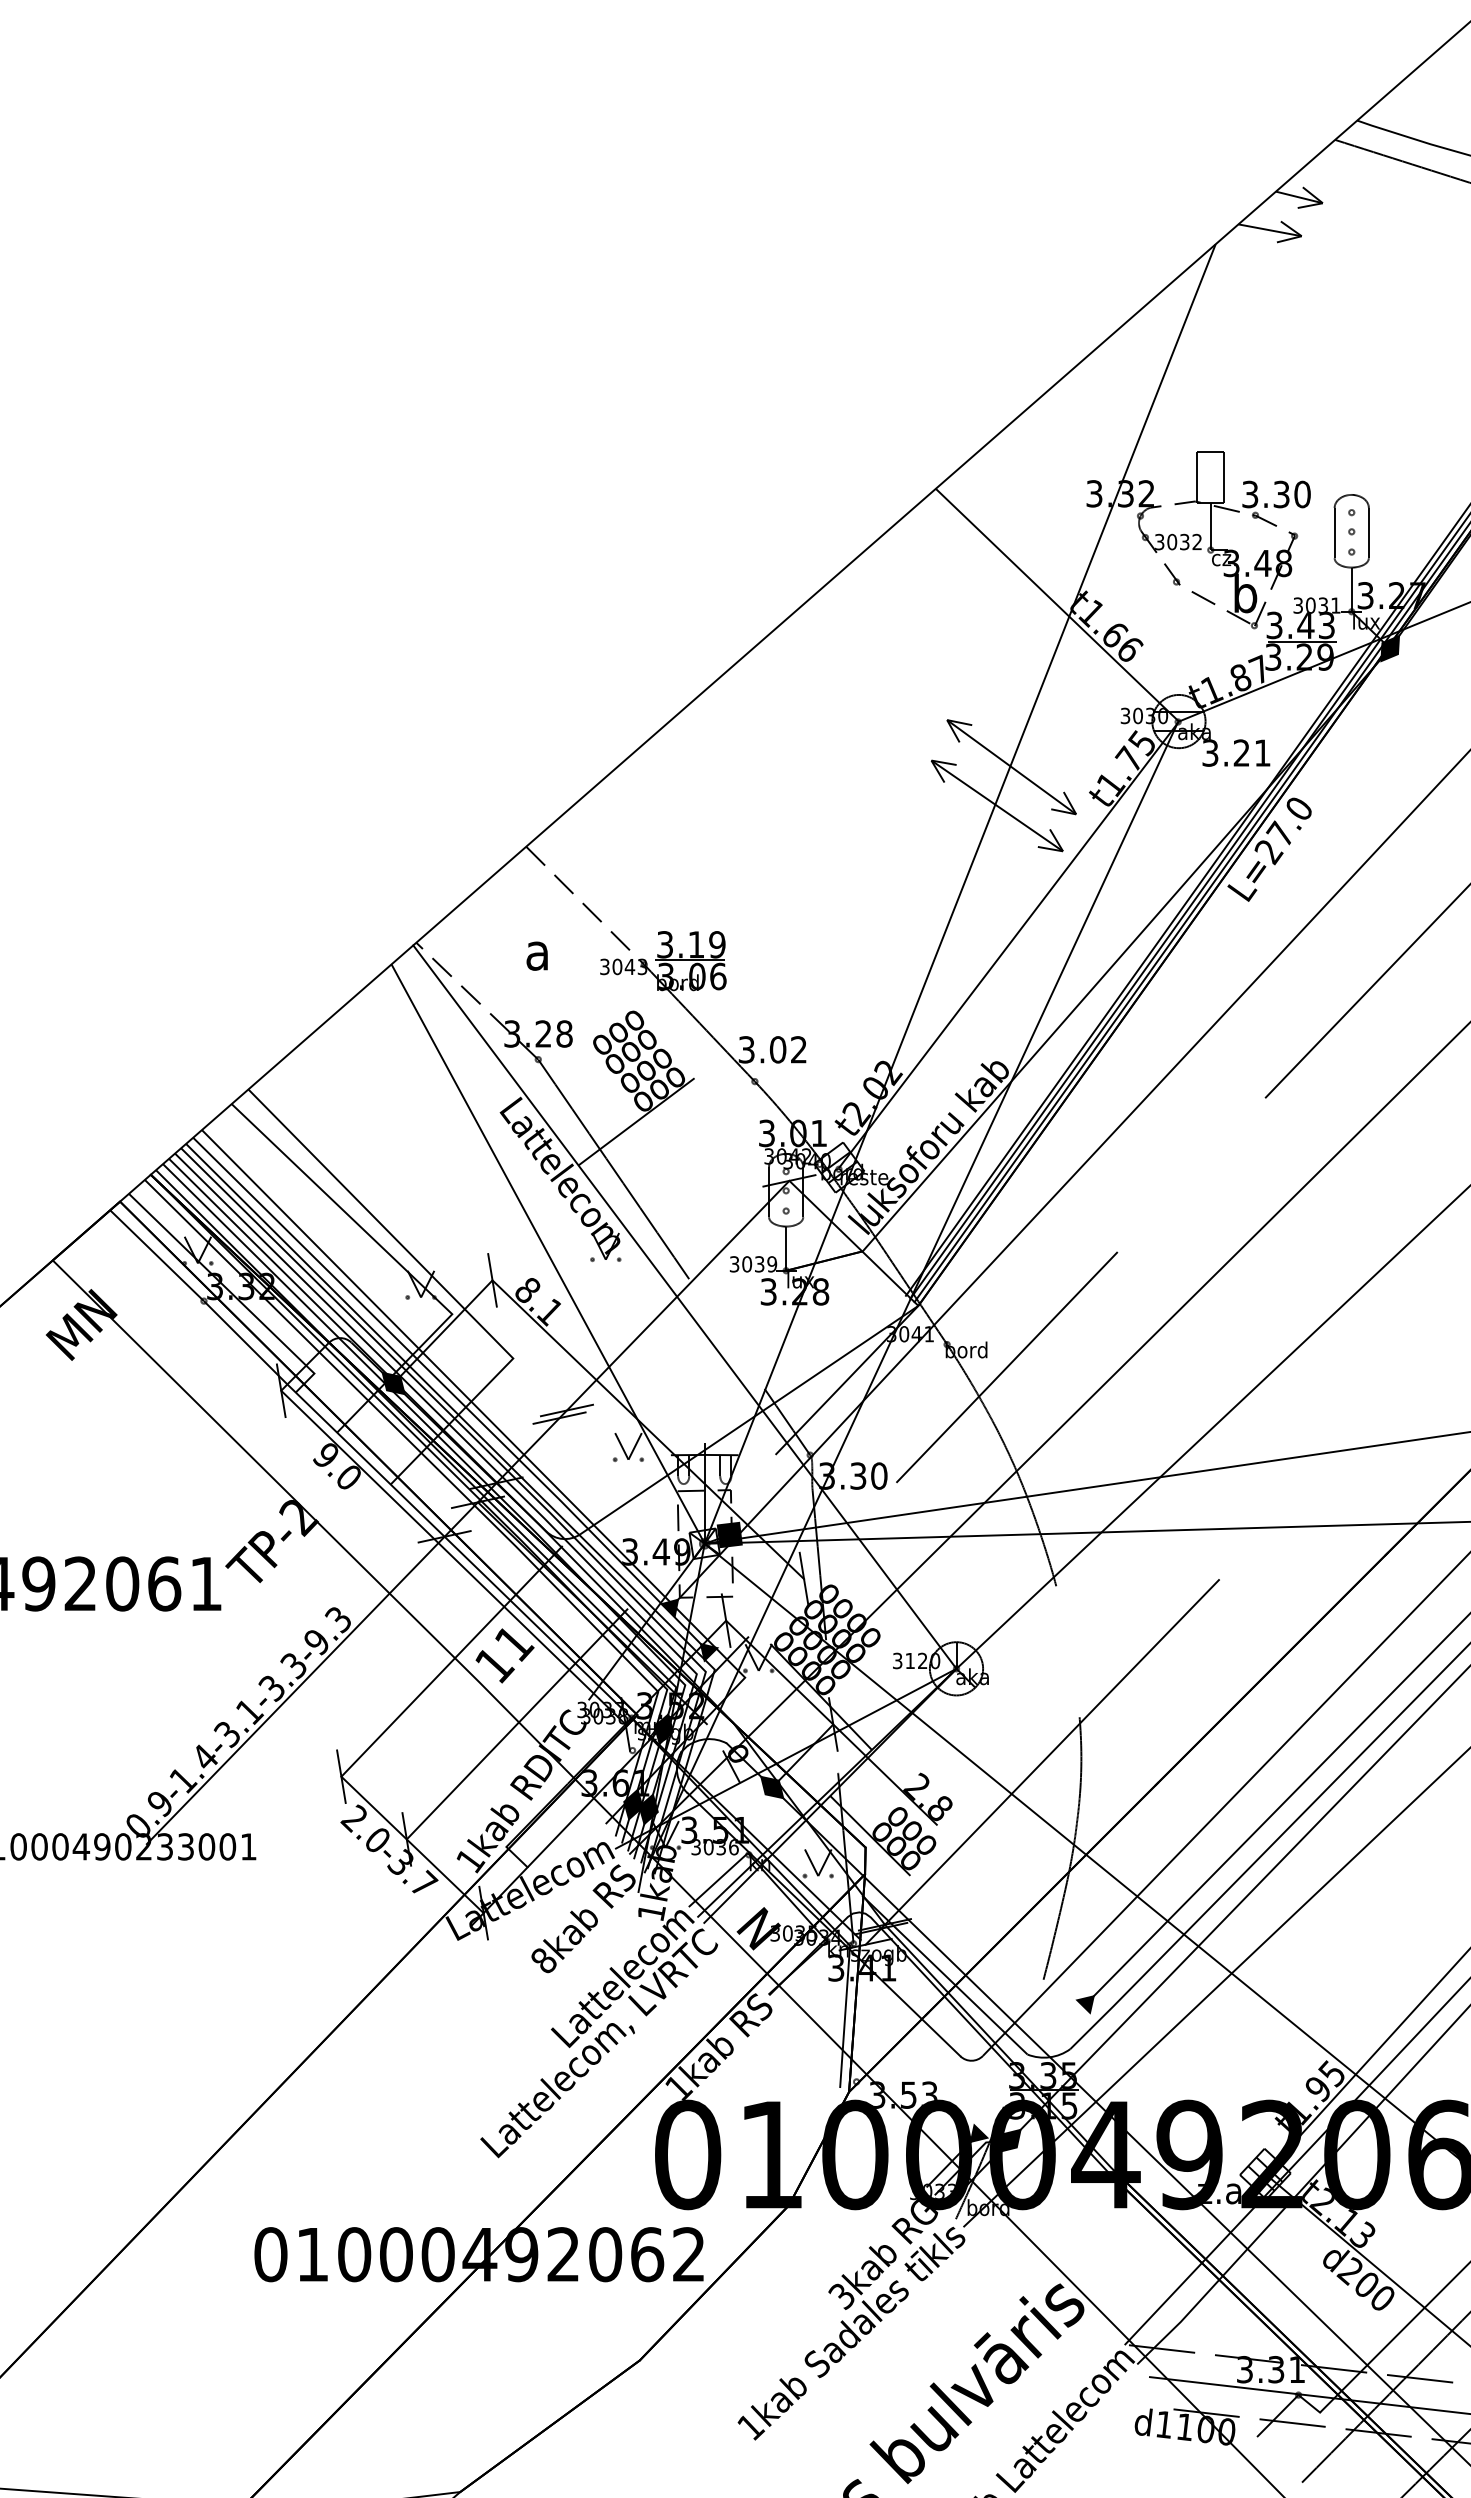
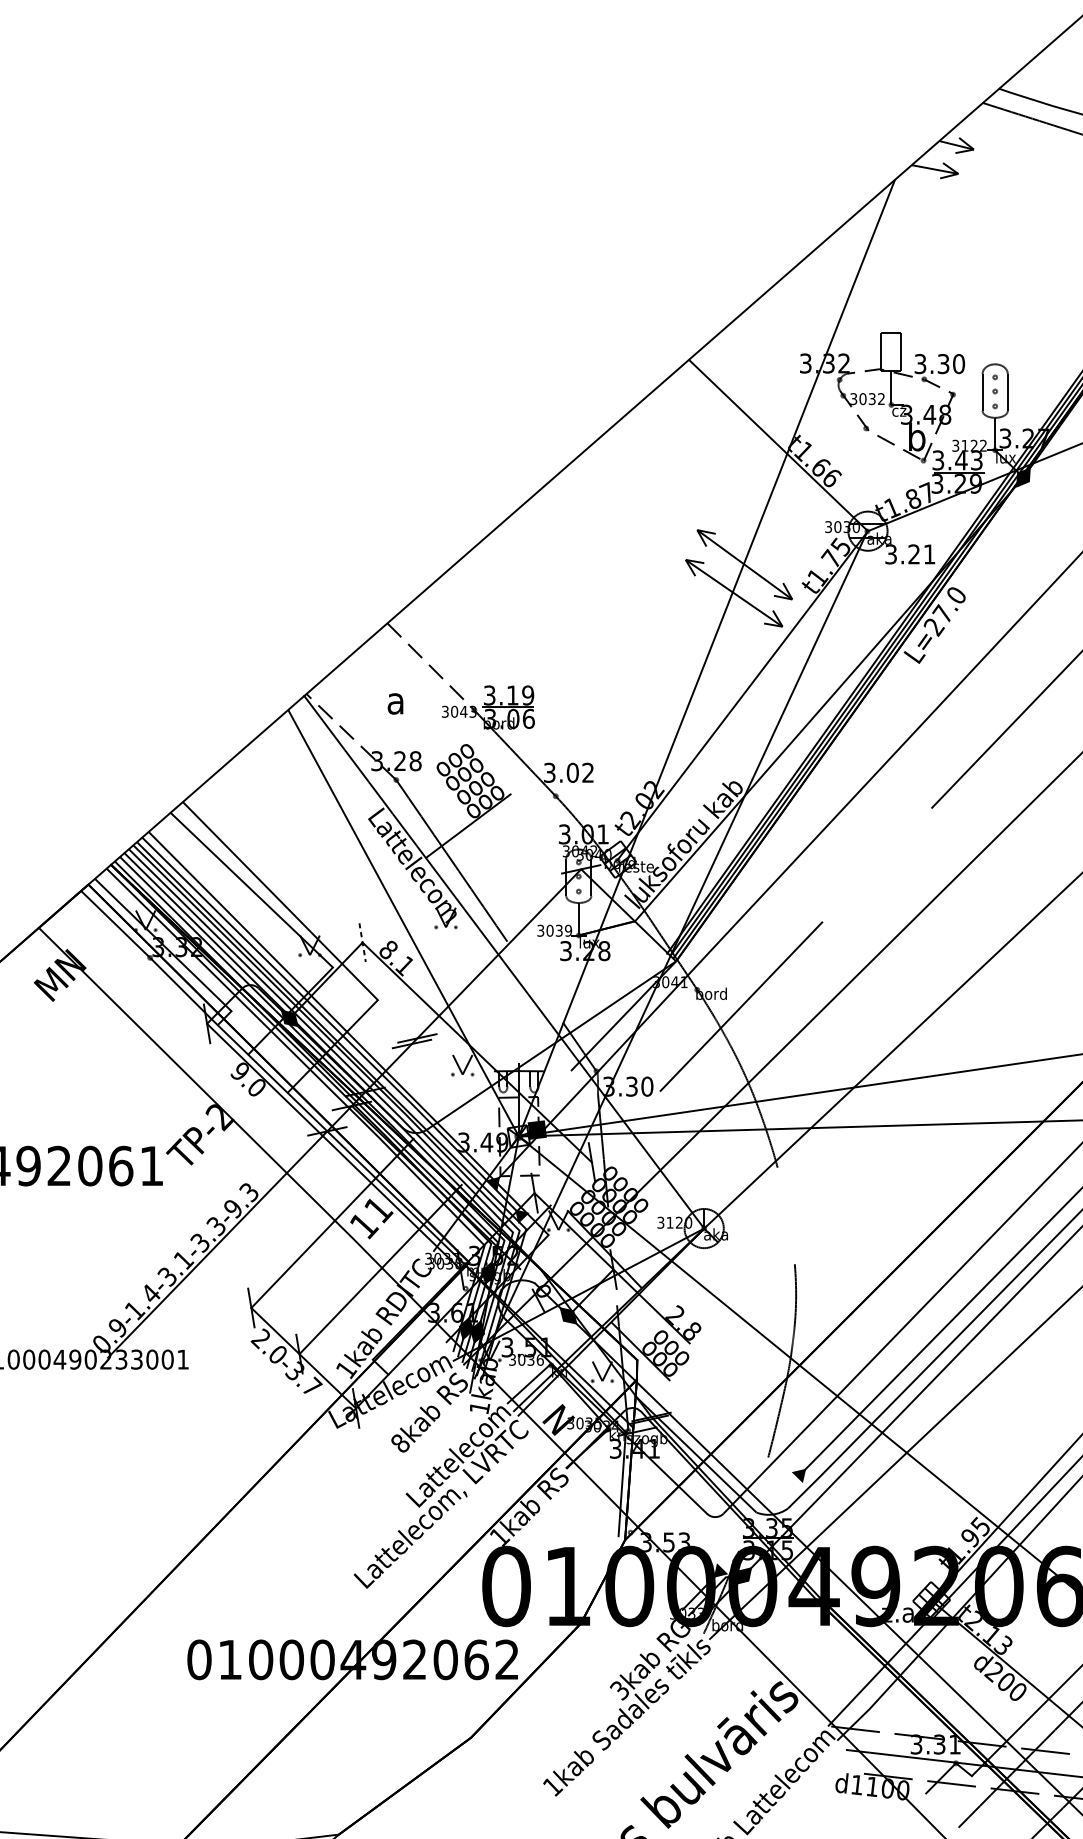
text: (1322, 605) -> (973, 445), 3031 -> 3122
line: (492, 1280) -> (362, 942), solid -> dashed
line: (1041, 1762) -> (766, 1297), removed

